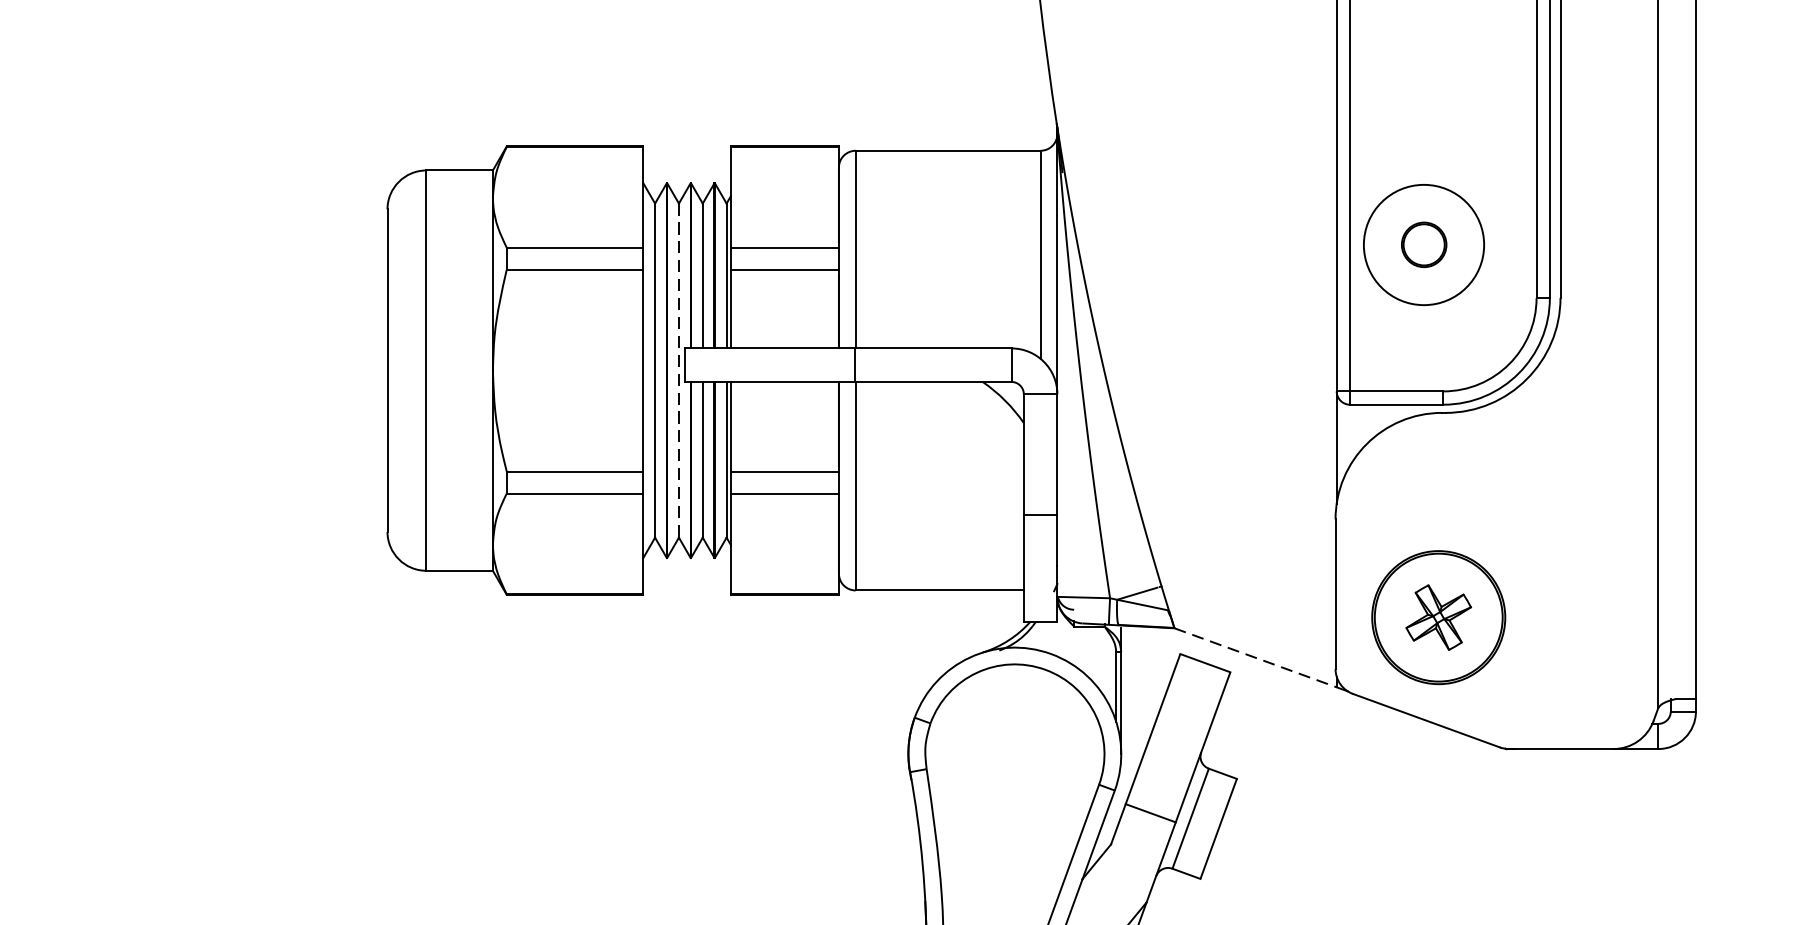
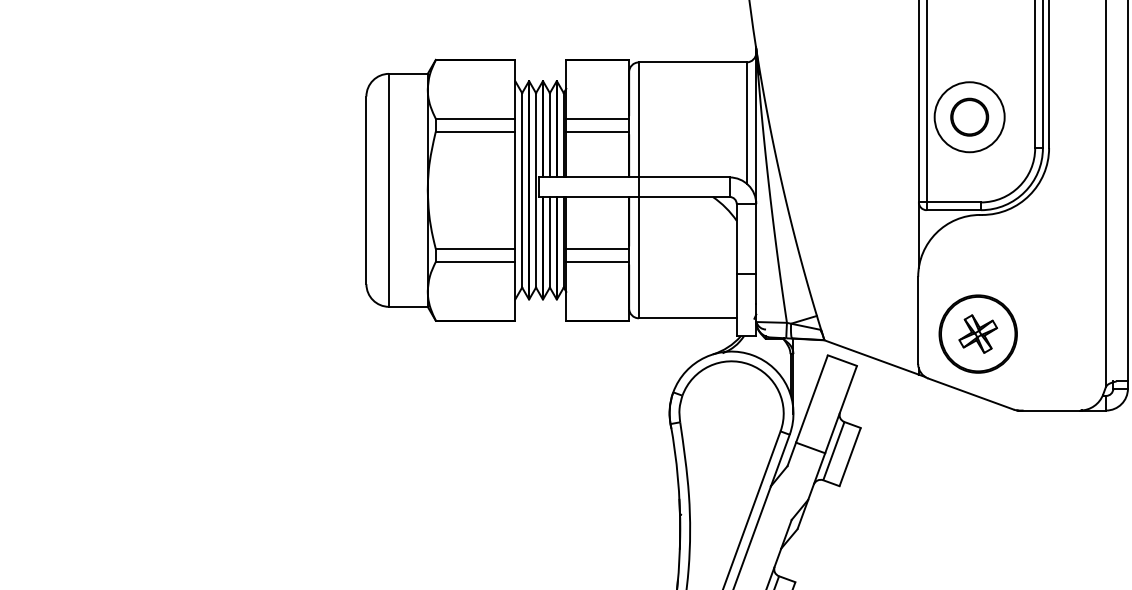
part: (1423, 243) -> (969, 116), size x1.43
line: (679, 370) -> (536, 190), dashed -> solid
line: (1257, 657) -> (872, 357), dashed -> solid

